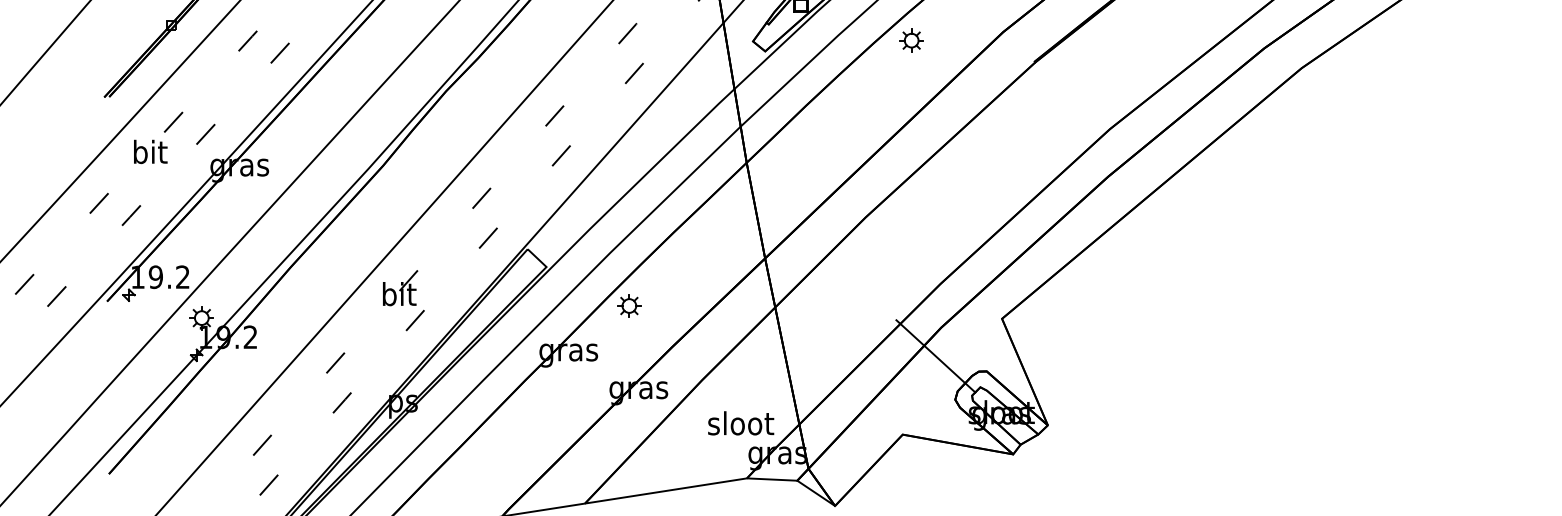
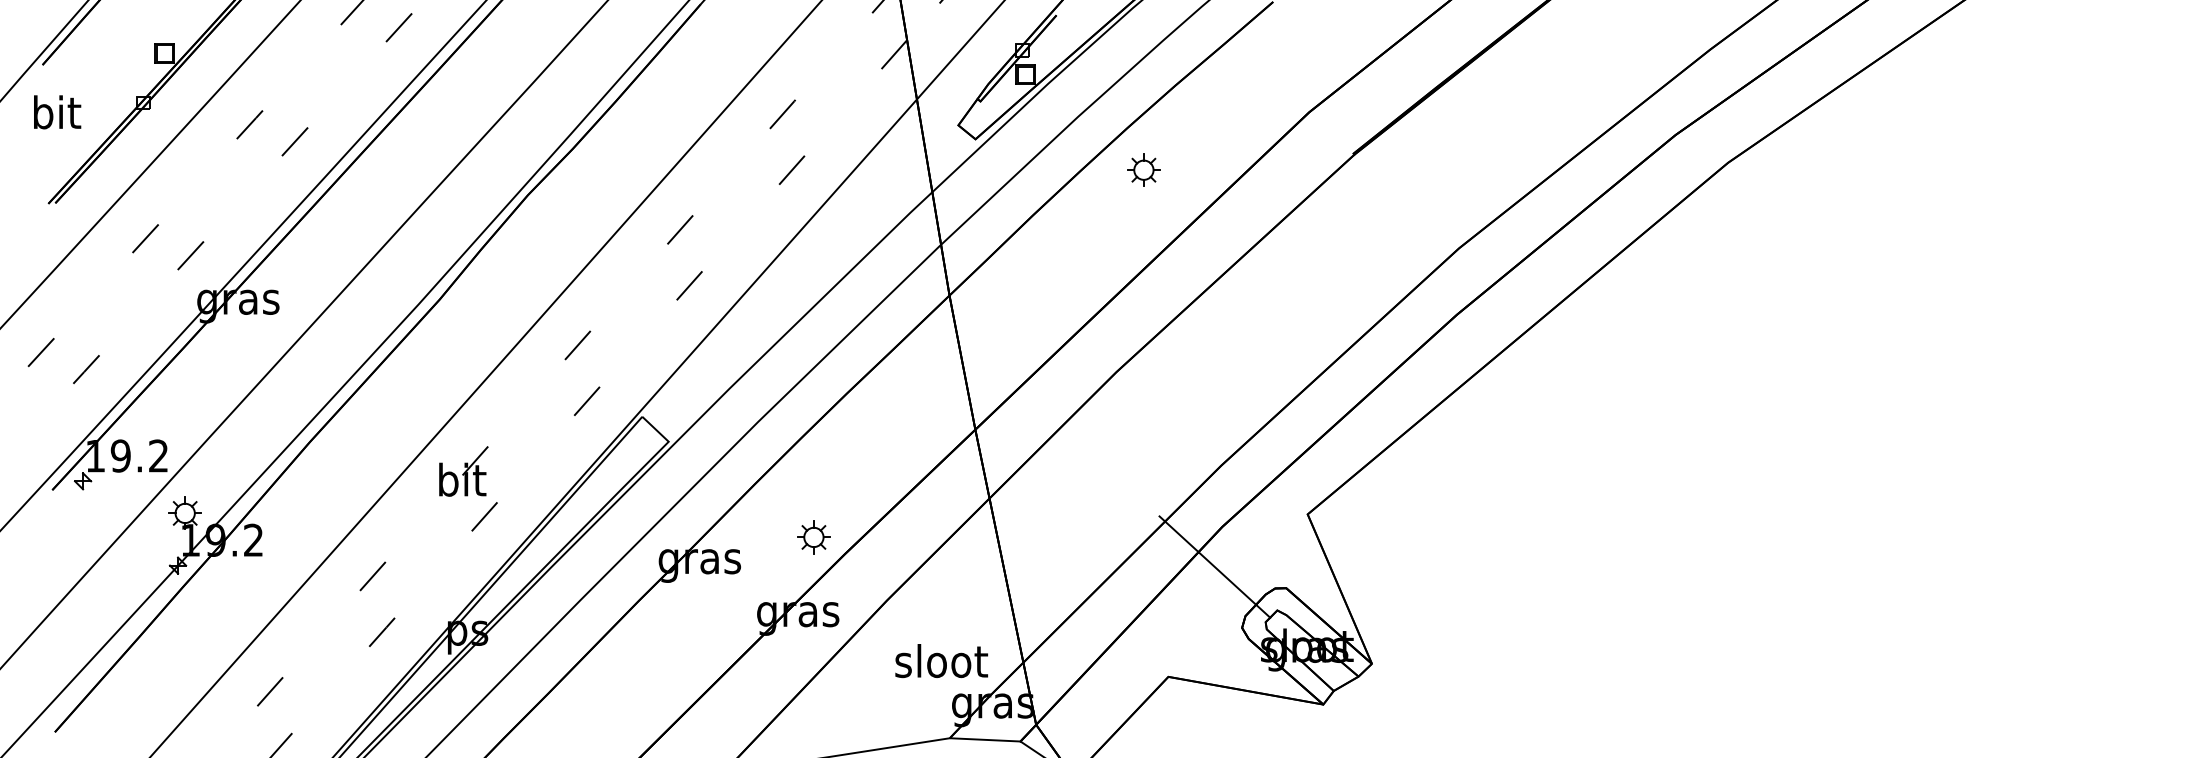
part: (911, 40) -> (1143, 169), moved
text: (150, 152) -> (57, 112), moved
part: (629, 306) -> (813, 537), moved

